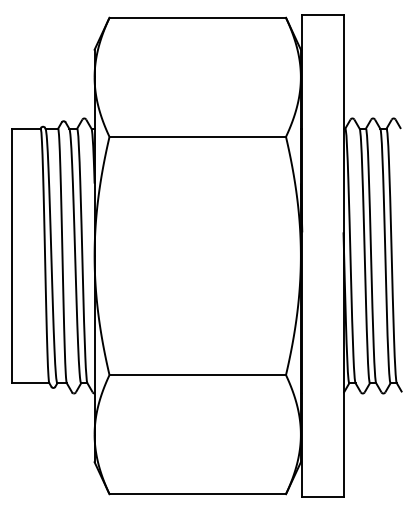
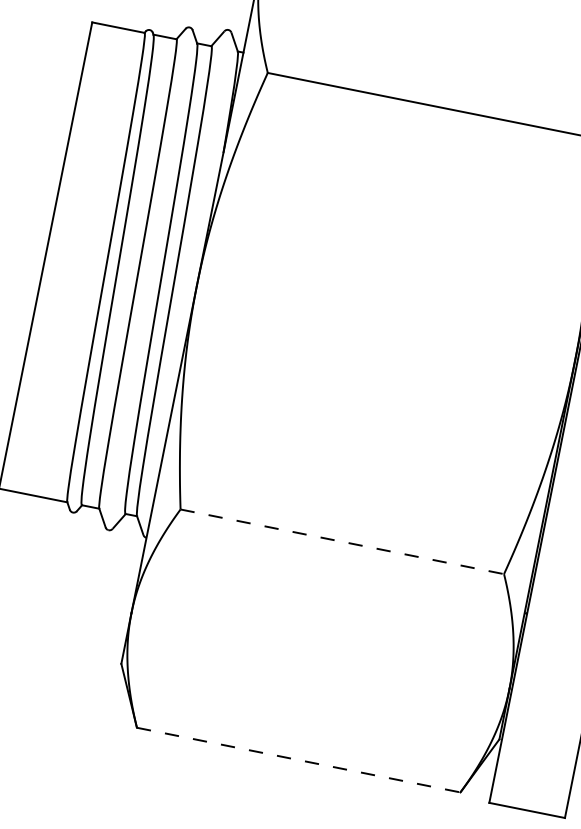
line: (198, 375) -> (343, 542), solid -> dashed
line: (198, 494) -> (299, 760), solid -> dashed

